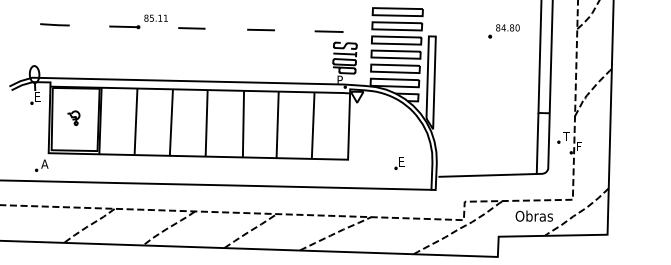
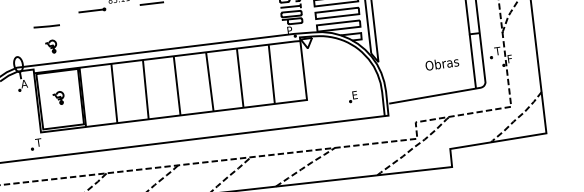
line: (54, 24) -> (46, 26), moved
part: (73, 59) -> (51, 46), added
text: (37, 96) -> (23, 83), E -> A
text: (44, 163) -> (38, 142), A -> T
text: (533, 215) -> (441, 63), moved

